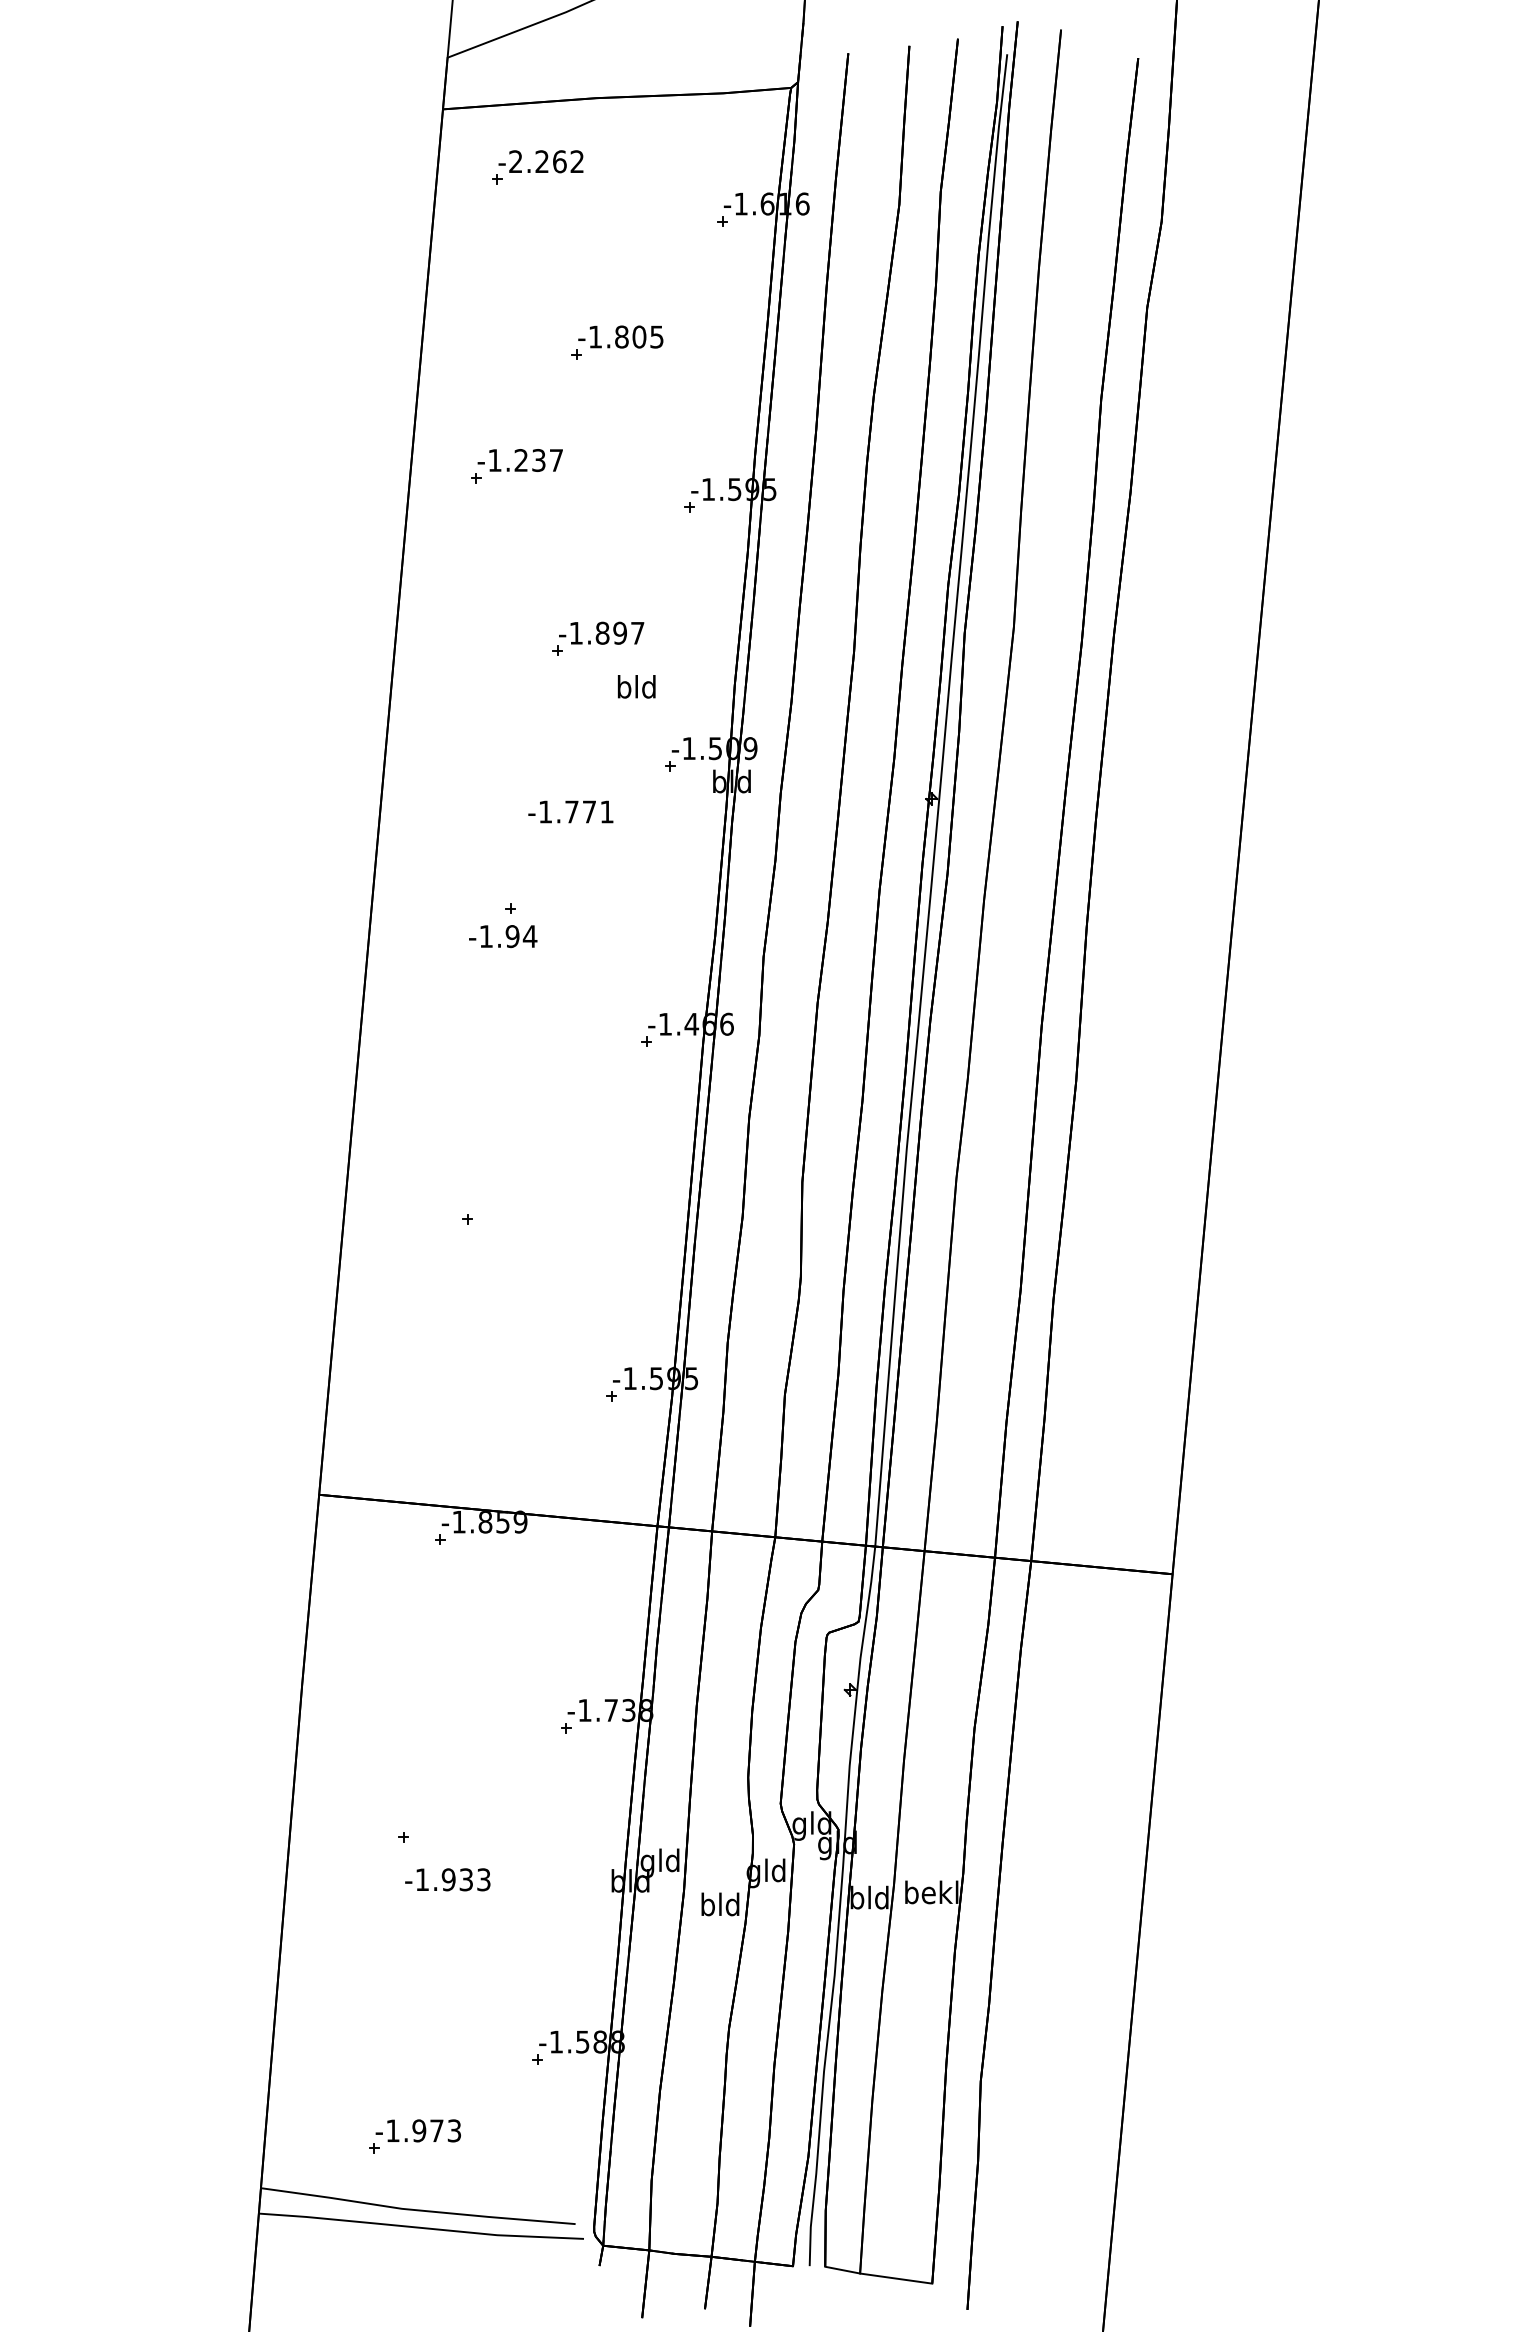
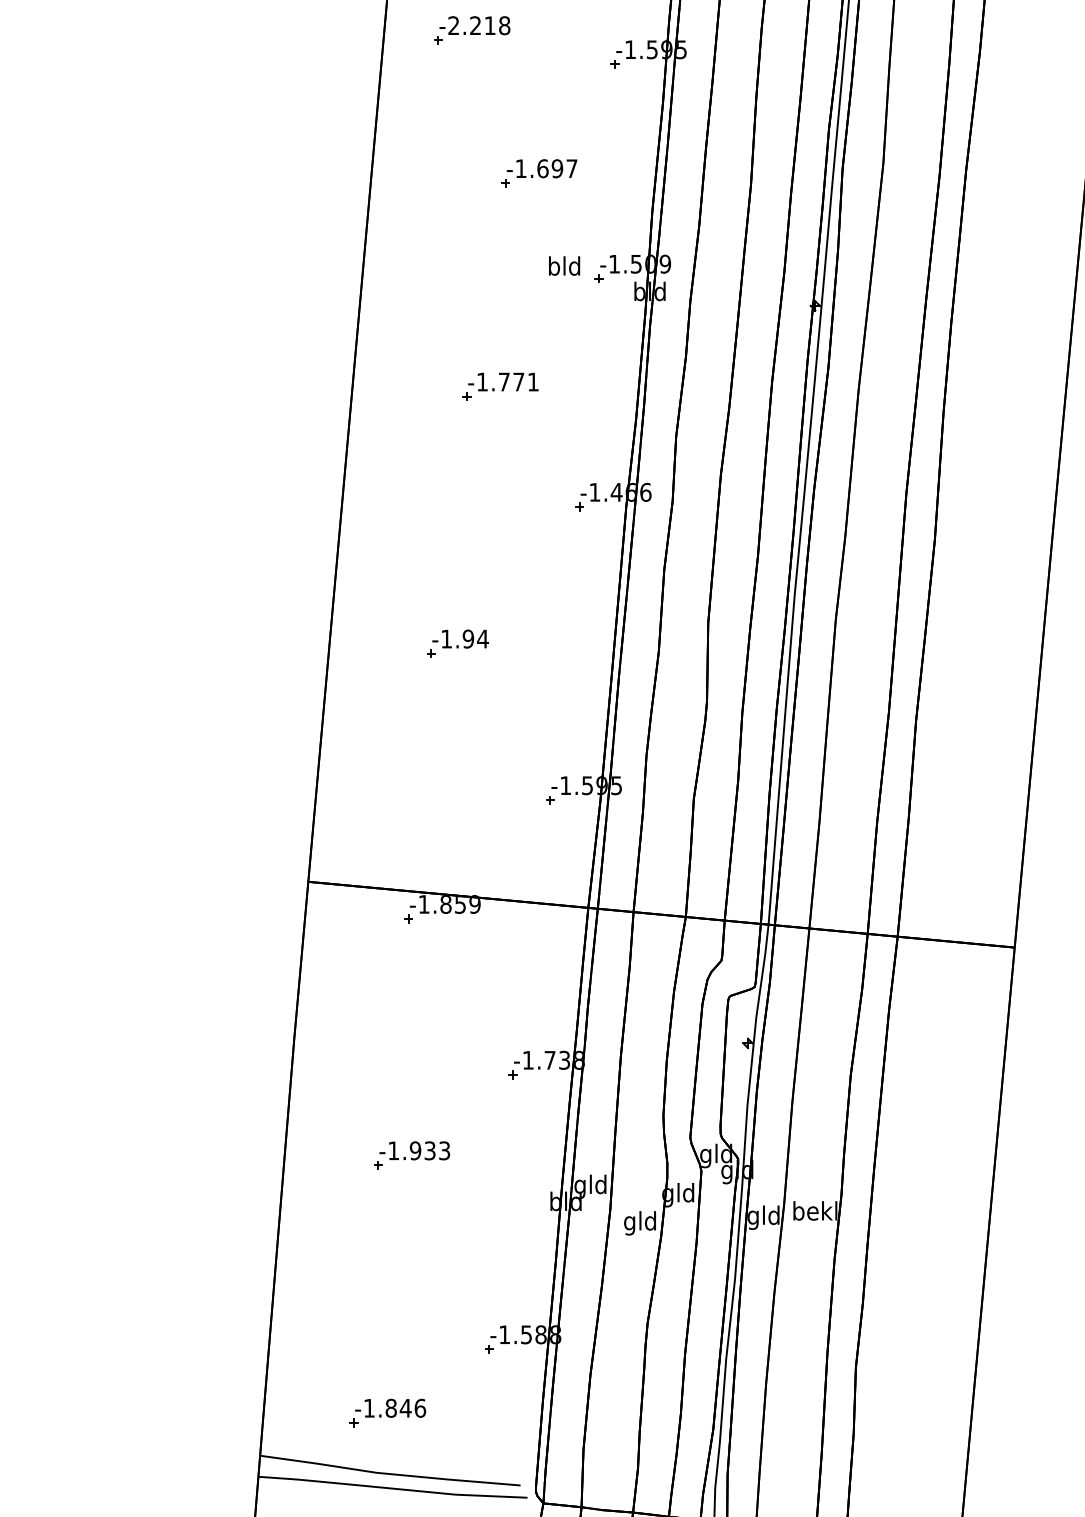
text: (525, 460) -> (479, 25), -1.237 -> -2.218
text: (602, 632) -> (542, 168), -1.897 -> -1.697
text: (636, 686) -> (564, 265), moved
text: (570, 811) -> (503, 381), moved
text: (503, 936) -> (460, 639), moved
text: (447, 1879) -> (414, 1150), moved
text: (857, 1900) -> (753, 1217), bld -> gld
text: (707, 1907) -> (629, 1223), bld -> gld
text: (436, 2130) -> (405, 1408), -1.973 -> -1.846

